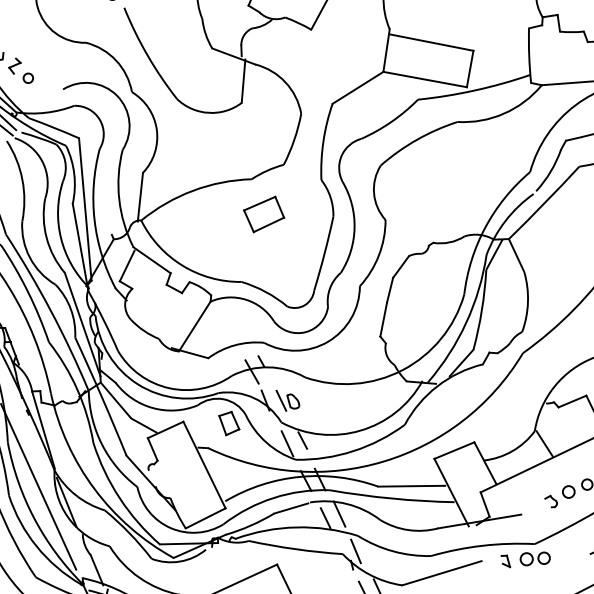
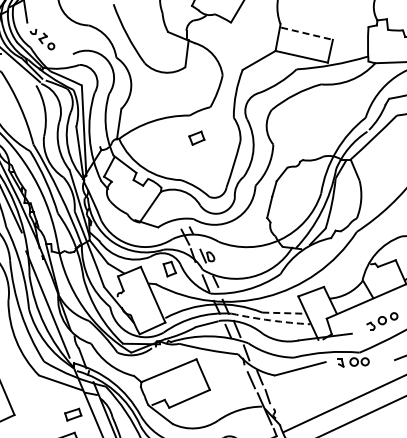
line: (432, 42) -> (307, 33), solid -> dashed
part: (263, 215) -> (196, 138), size x0.6
line: (411, 486) -> (283, 313), solid -> dashed
arc: (391, 498) -> (270, 320), solid -> dashed

